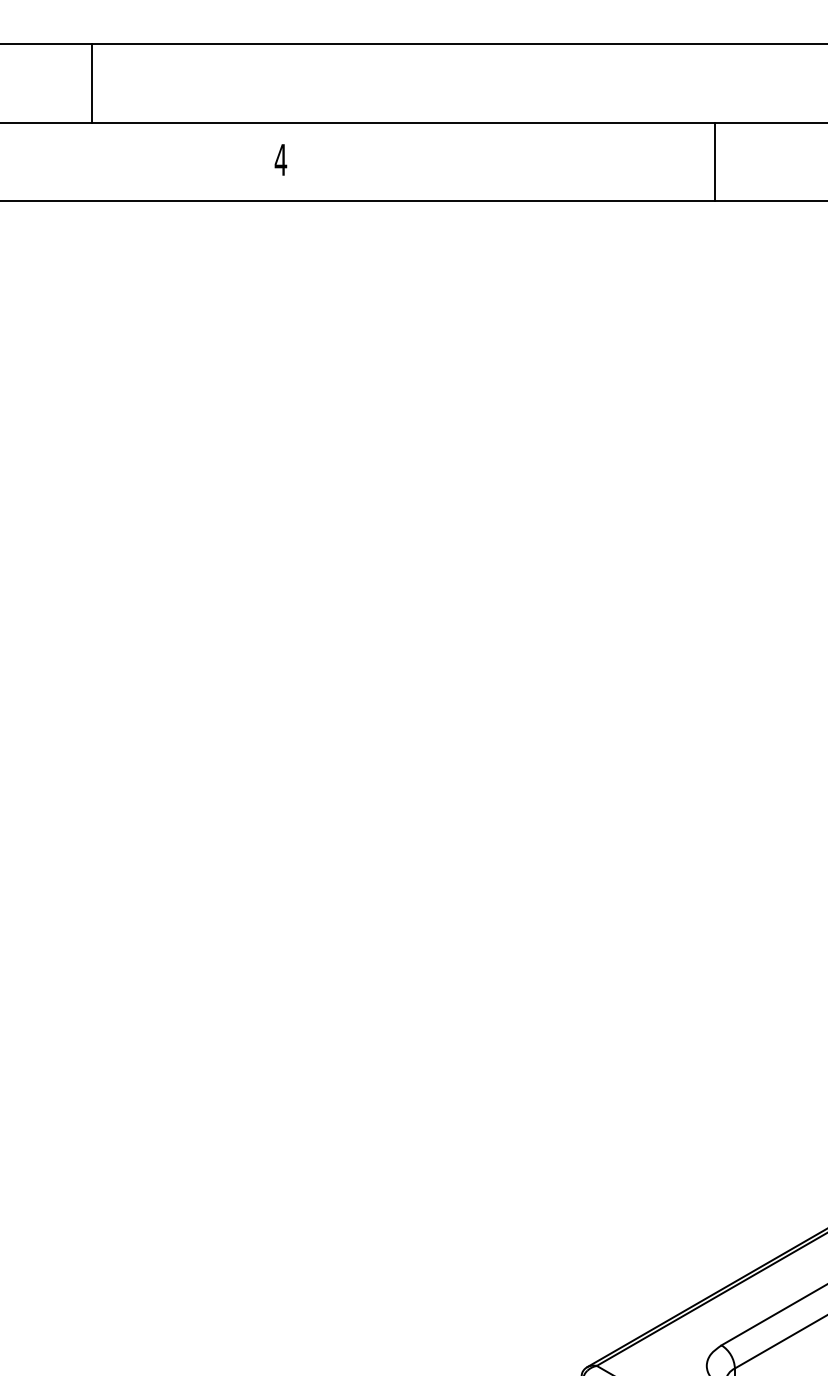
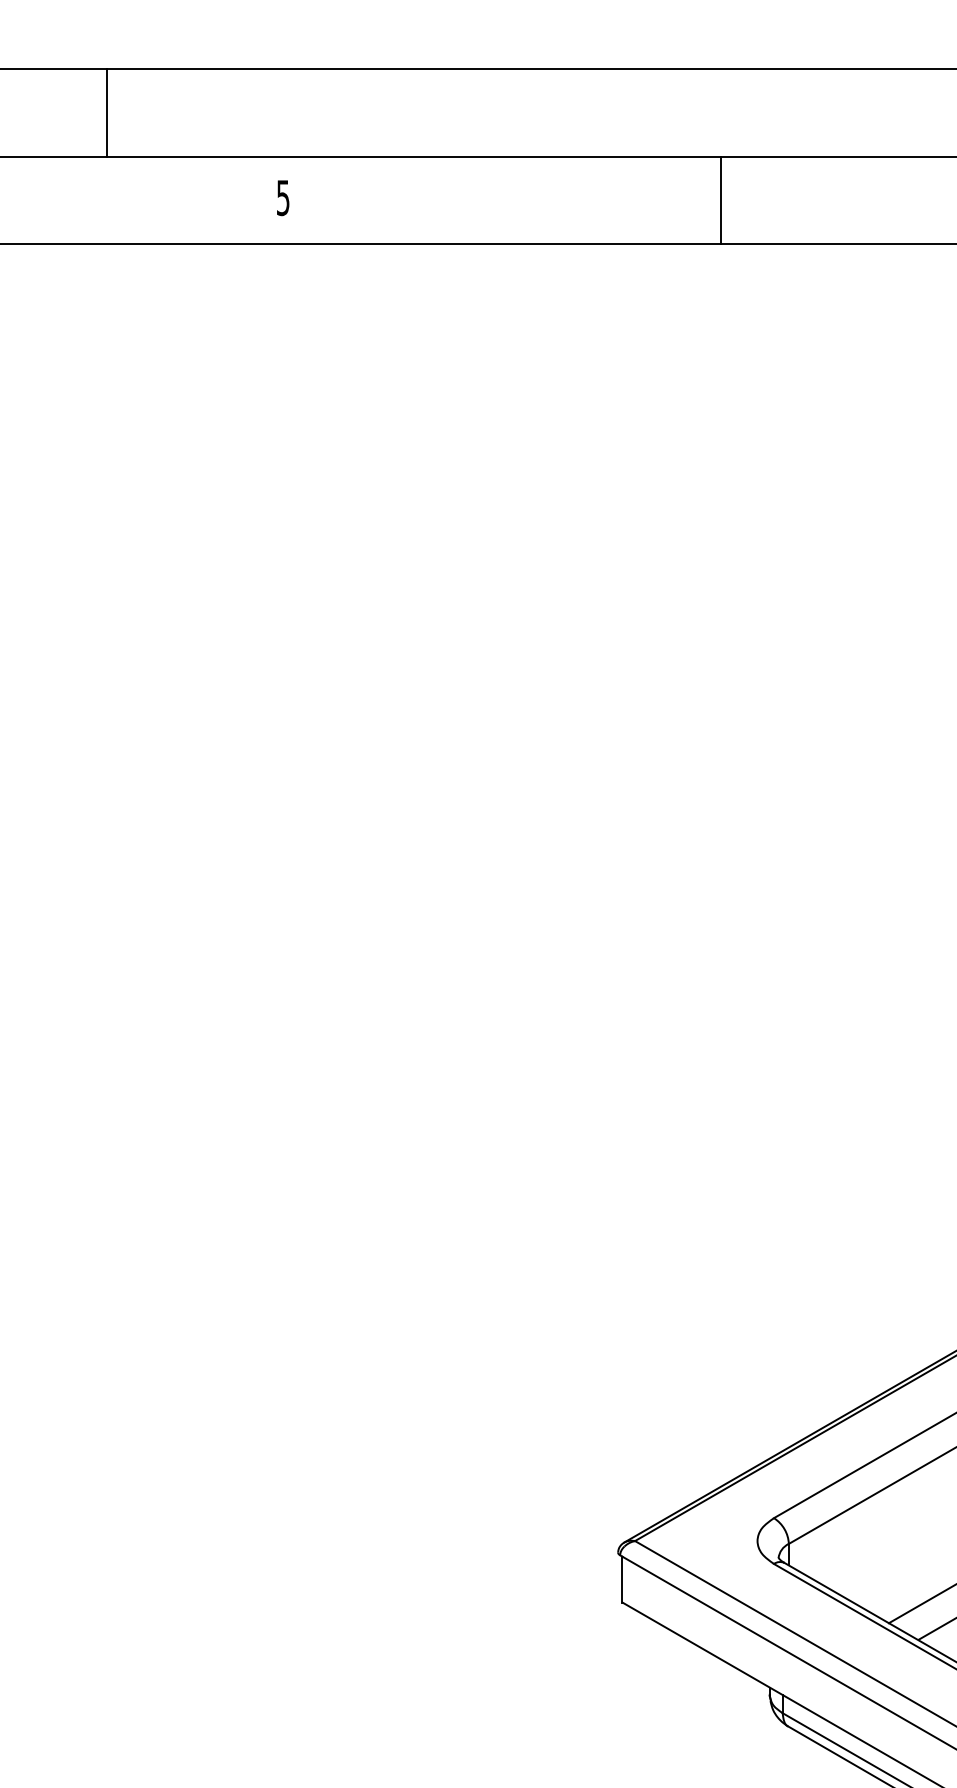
line: (92, 83) -> (107, 112), moved
text: (281, 160) -> (283, 198), 4 -> 5
line: (715, 162) -> (721, 200), moved

